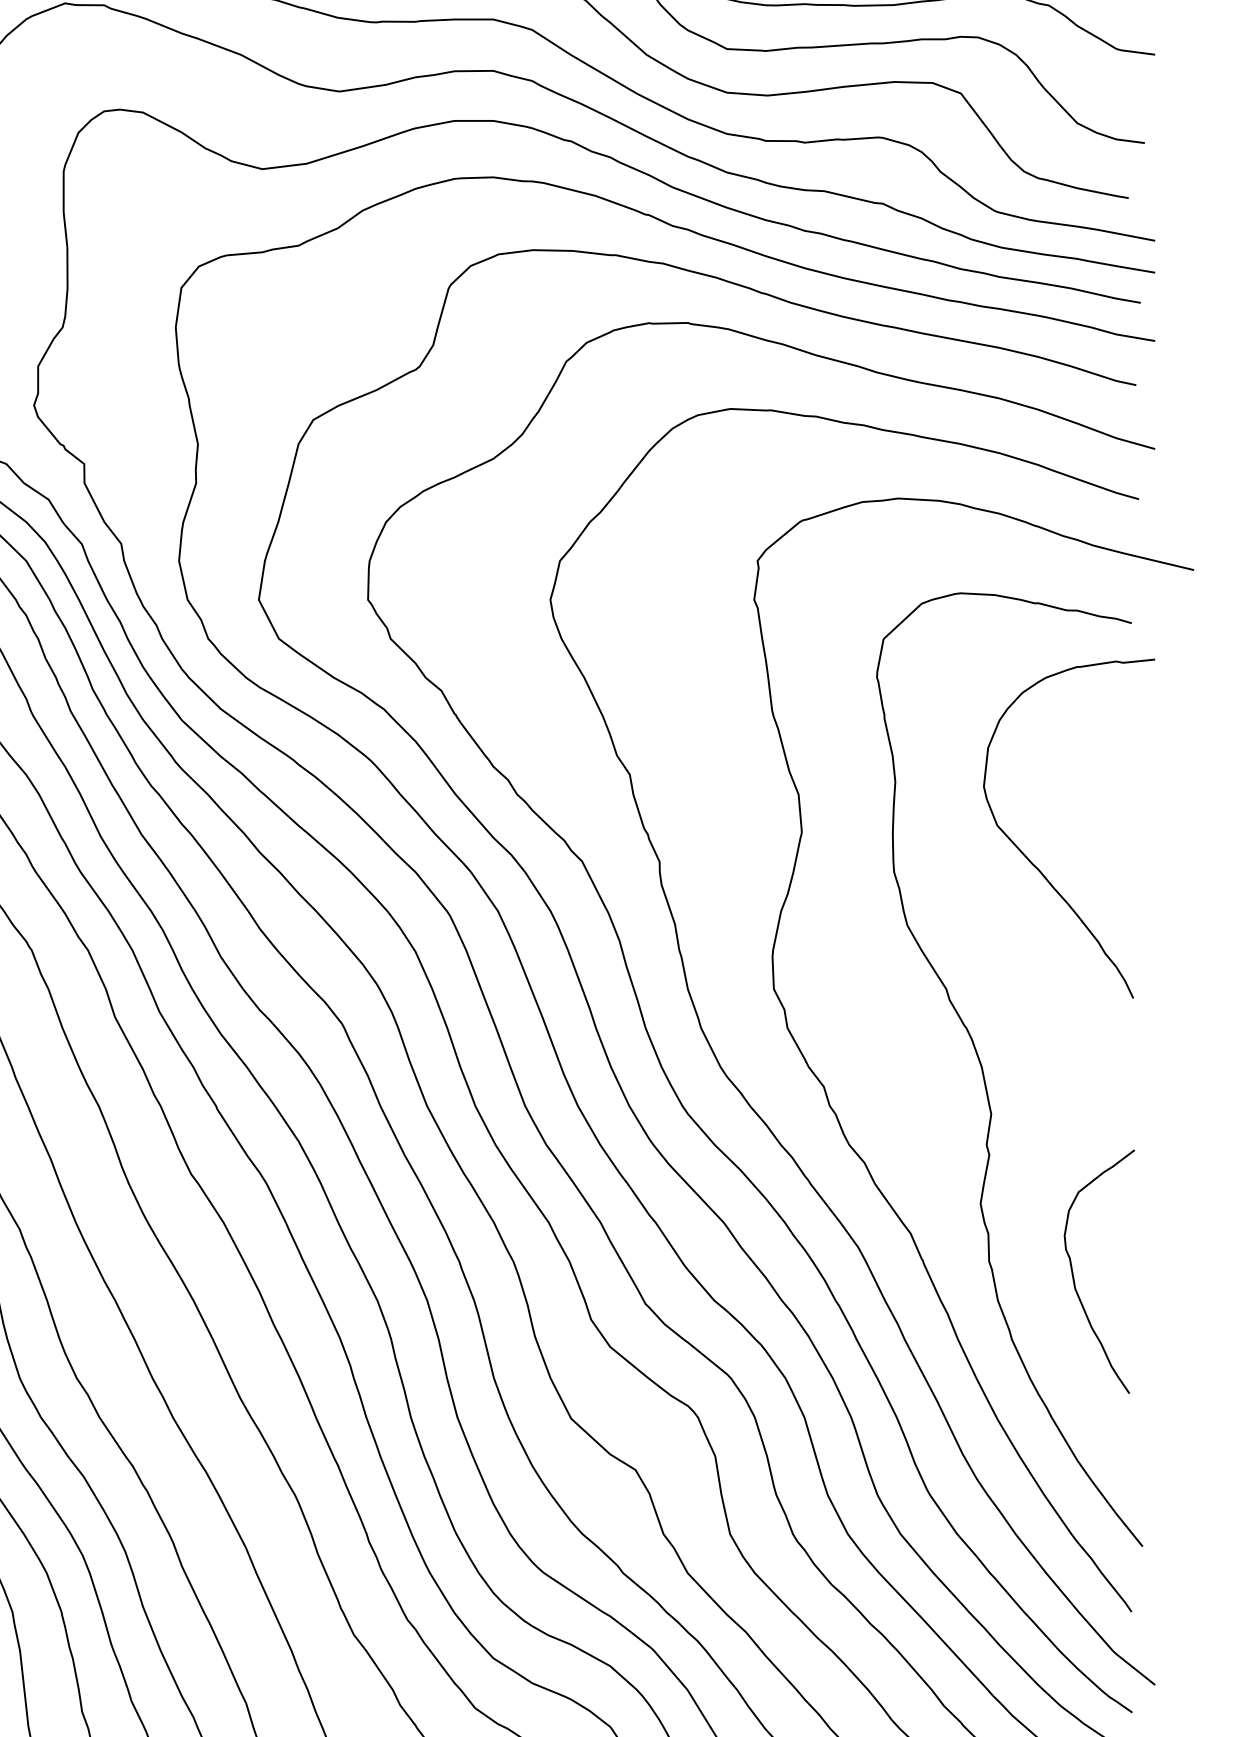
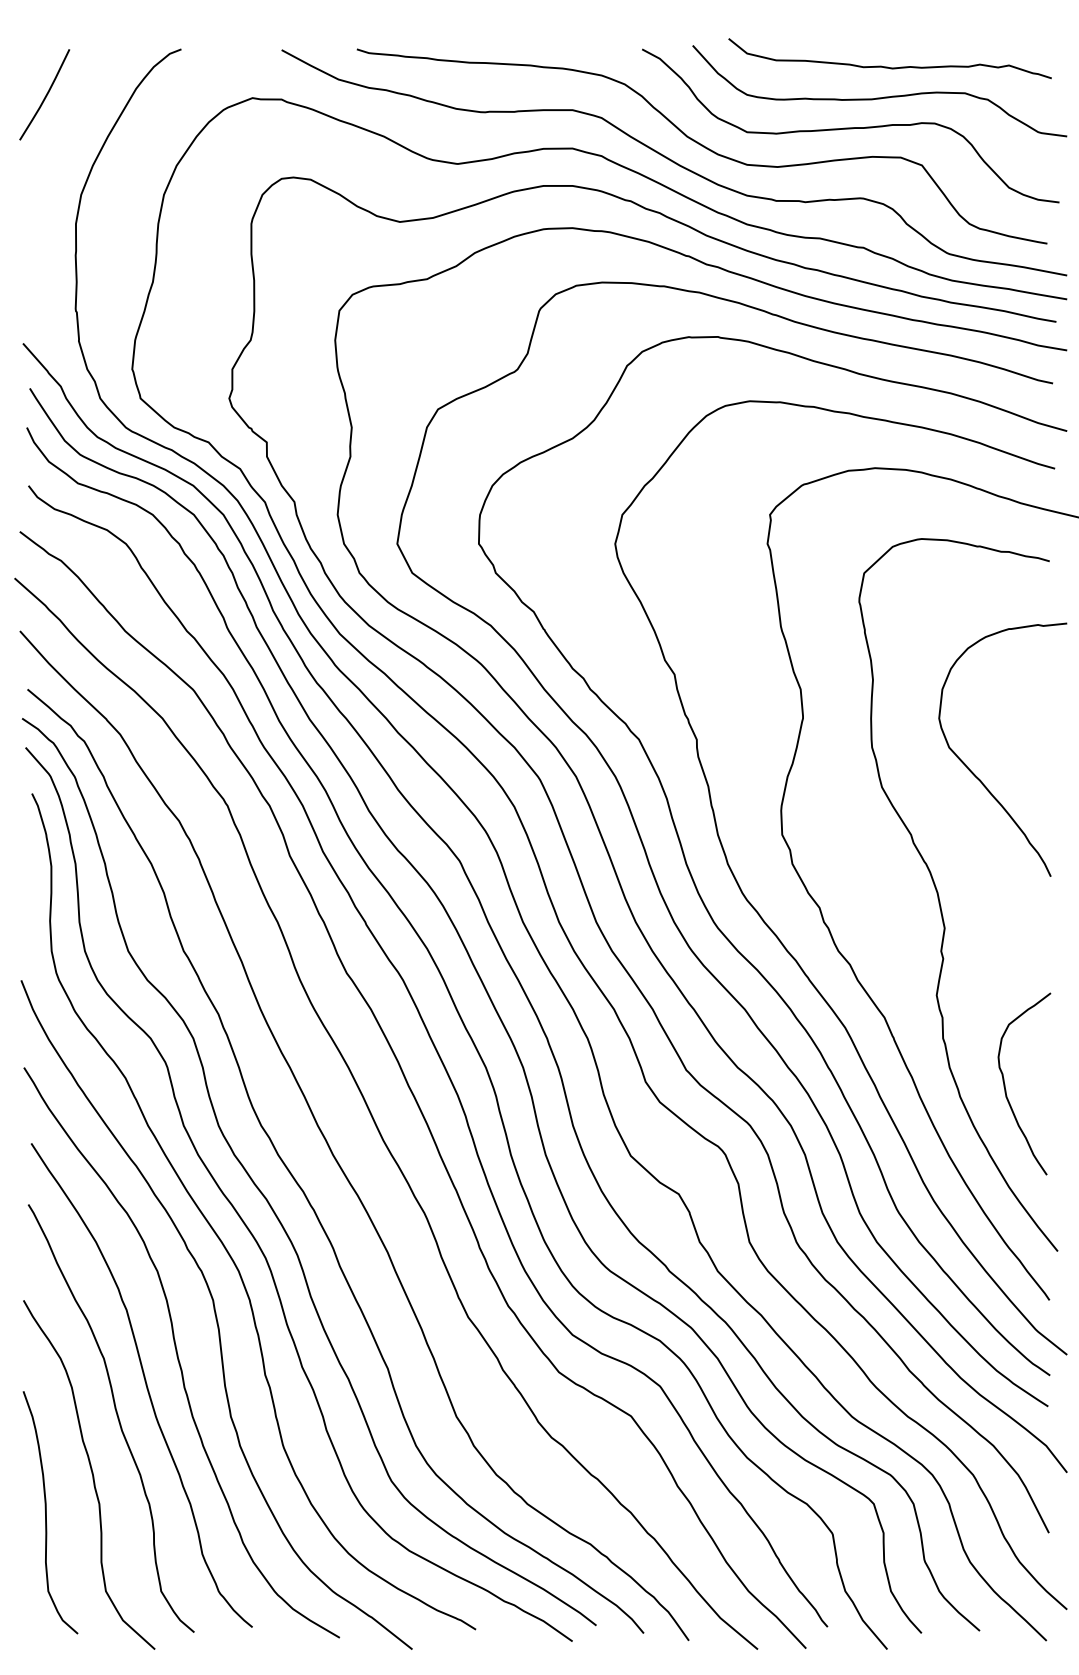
curve: (1033, 862) -> (976, 775), moved
curve: (1075, 1279) -> (1006, 1089), moved

